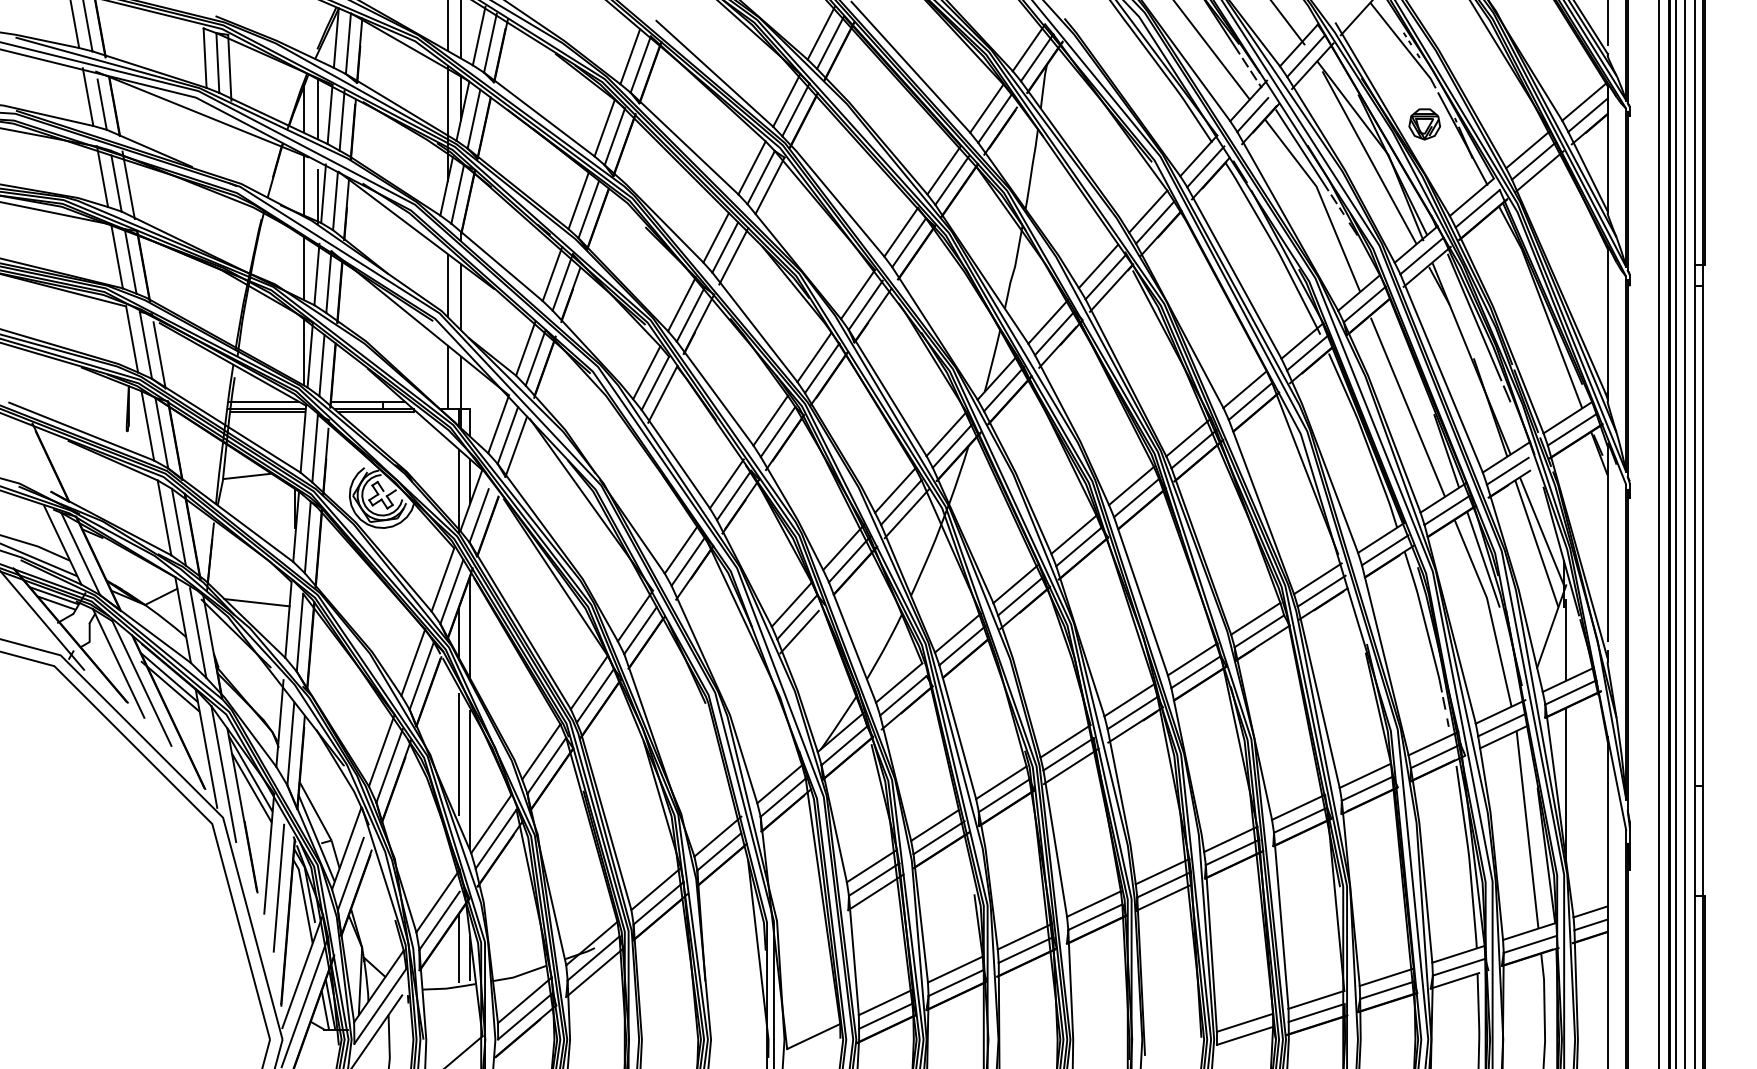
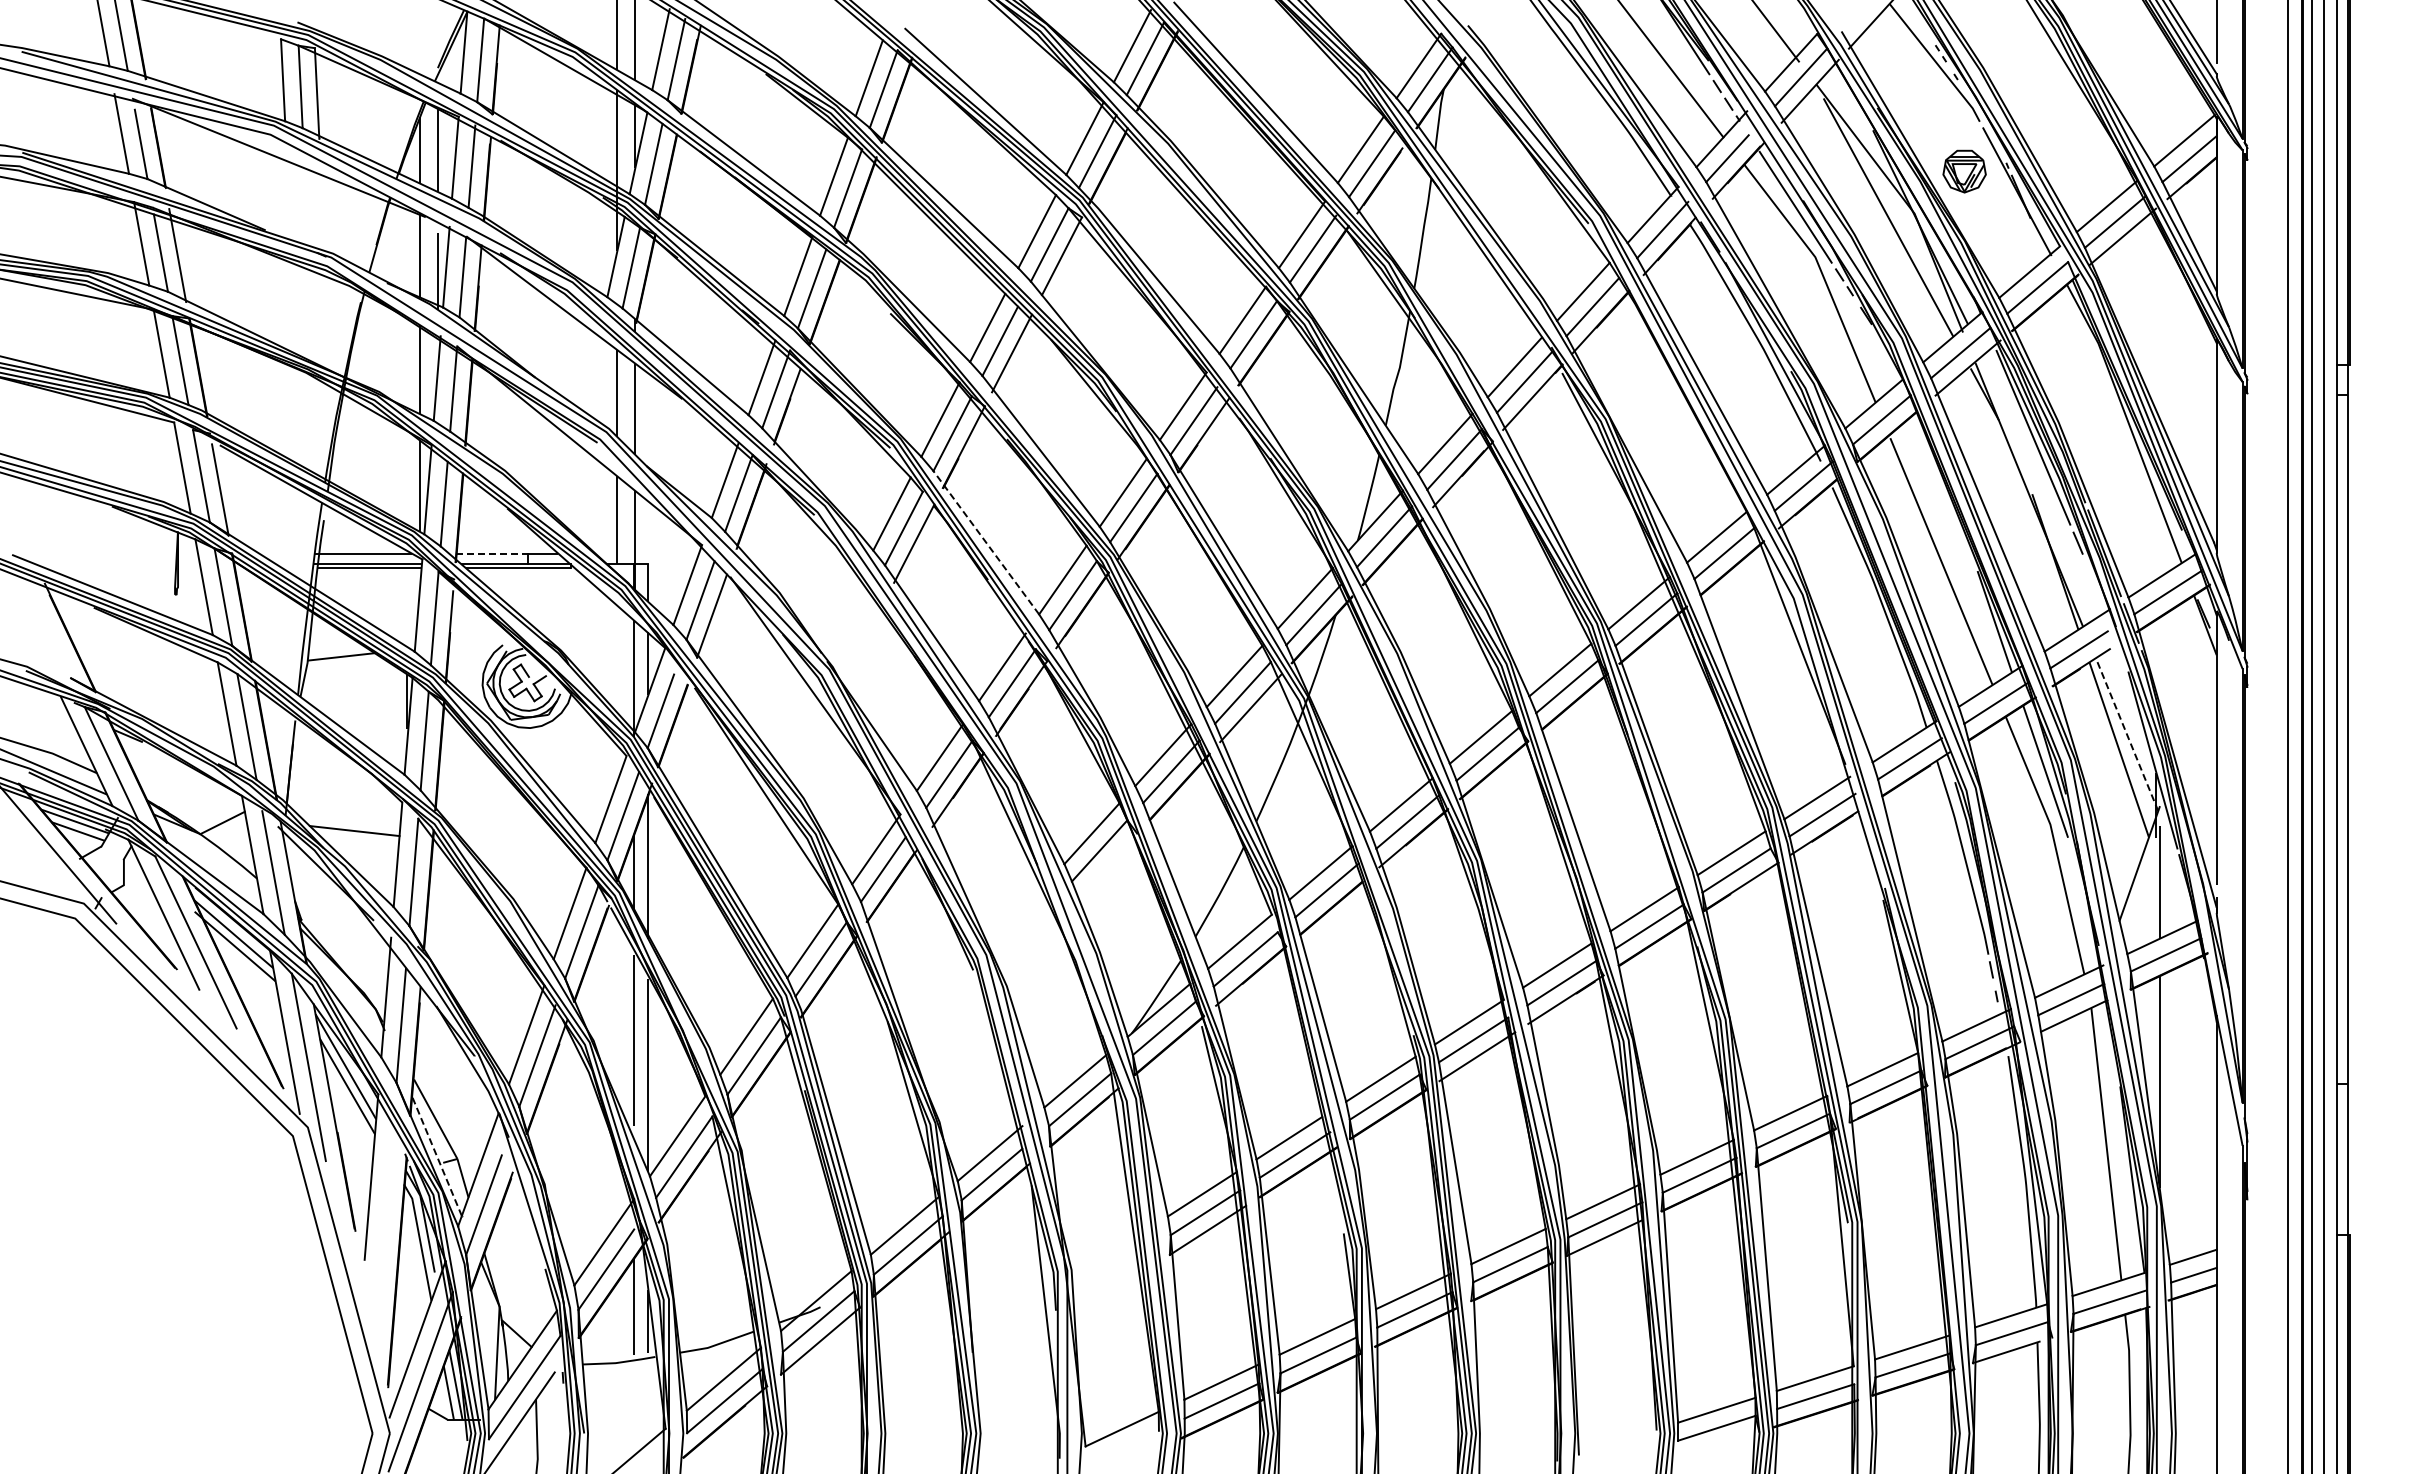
line: (715, 393) -> (986, 542), solid -> dashed
line: (356, 401) -> (491, 553), solid -> dashed
line: (1542, 532) -> (2127, 734), solid -> dashed
line: (799, 632) -> (1102, 871), removed
line: (316, 838) -> (436, 1156), solid -> dashed
line: (278, 888) -> (384, 1224), removed

